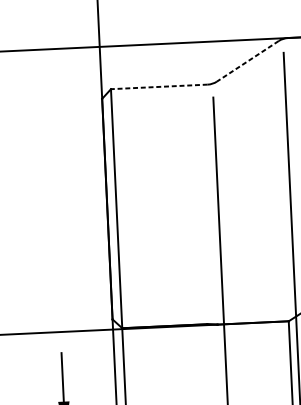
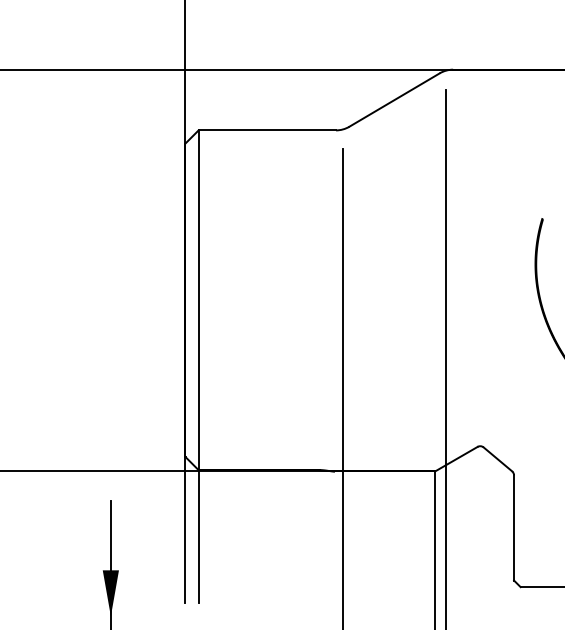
line: (247, 61) -> (394, 100), dashed -> solid
line: (159, 86) -> (267, 130), dashed -> solid

